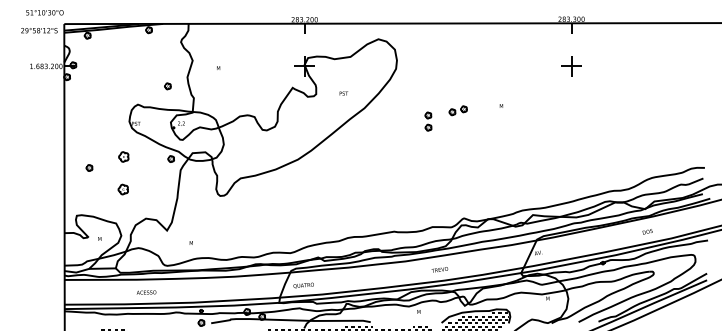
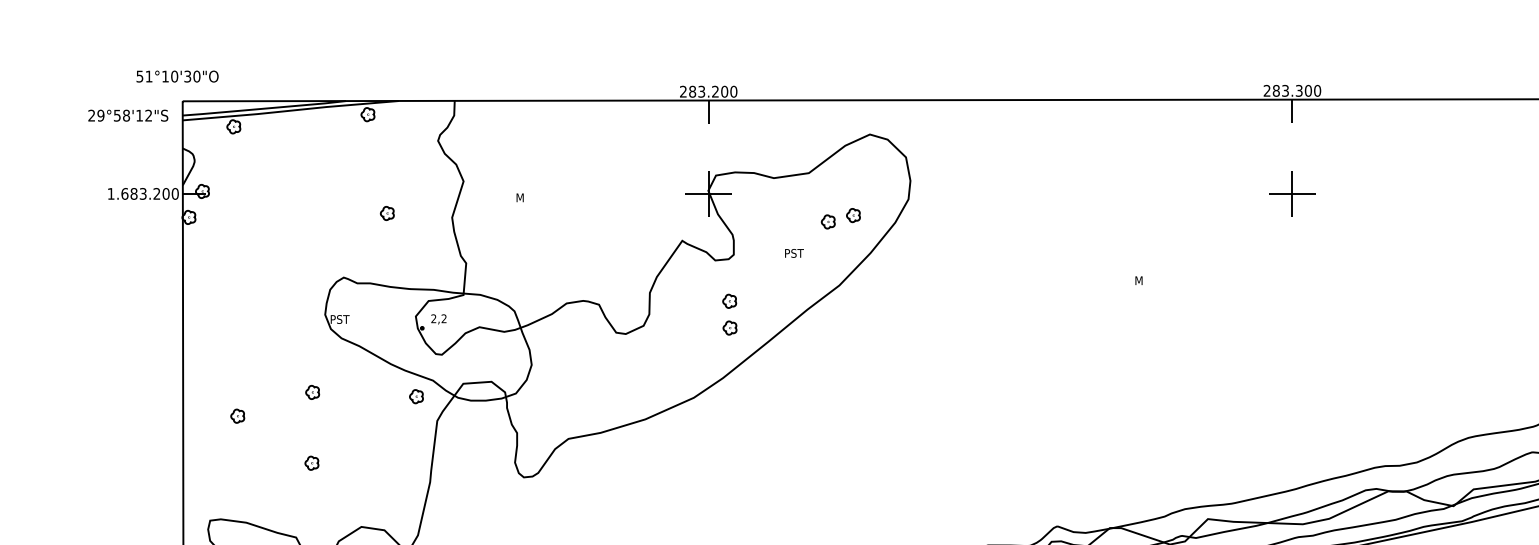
text: (44, 12) -> (176, 75), moved
part: (167, 86) -> (386, 213), moved
part: (457, 110) -> (839, 218), moved
part: (428, 121) -> (730, 314), moved
part: (123, 157) -> (312, 393), size x0.62
part: (123, 189) -> (312, 463), size x0.62

